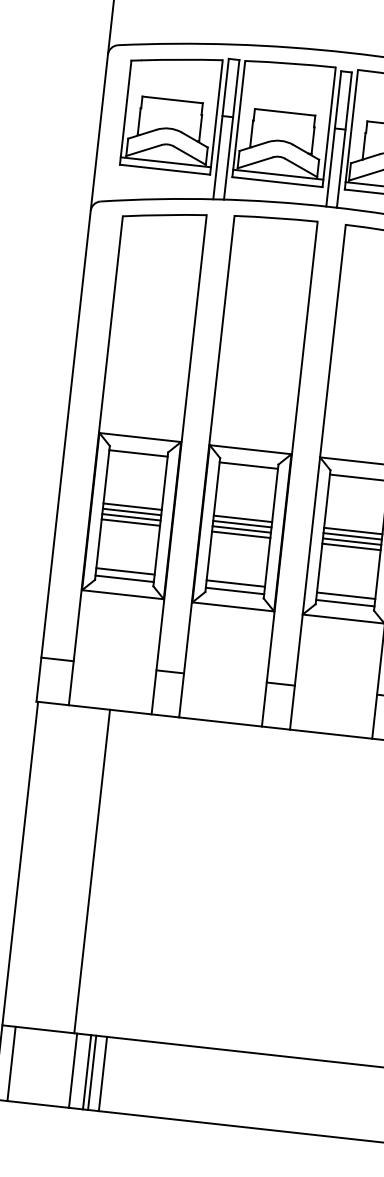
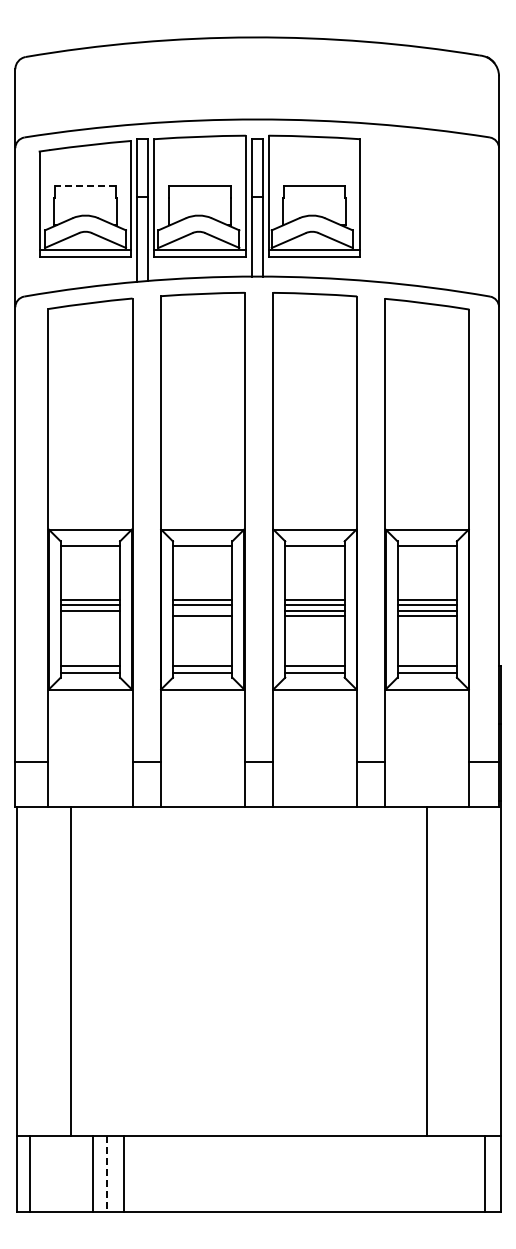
line: (172, 100) -> (85, 186), solid -> dashed
line: (130, 522) -> (90, 616), removed
line: (241, 529) -> (202, 610), removed
line: (92, 870) -> (71, 970), moved
line: (87, 1072) -> (107, 1173), solid -> dashed
line: (92, 1072) -> (112, 1173), removed

